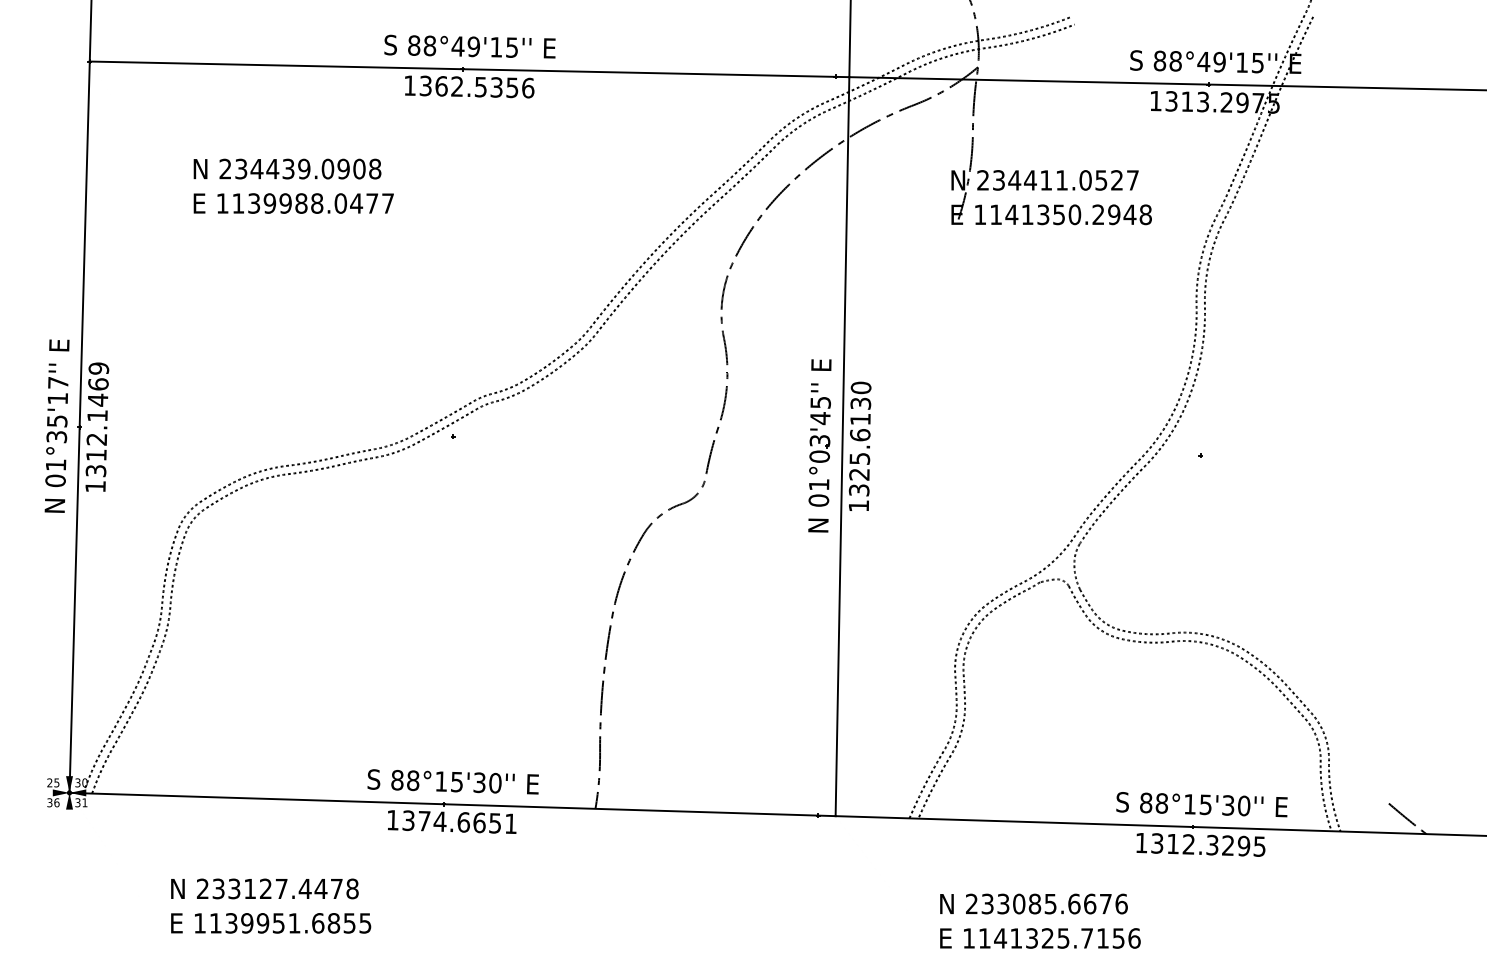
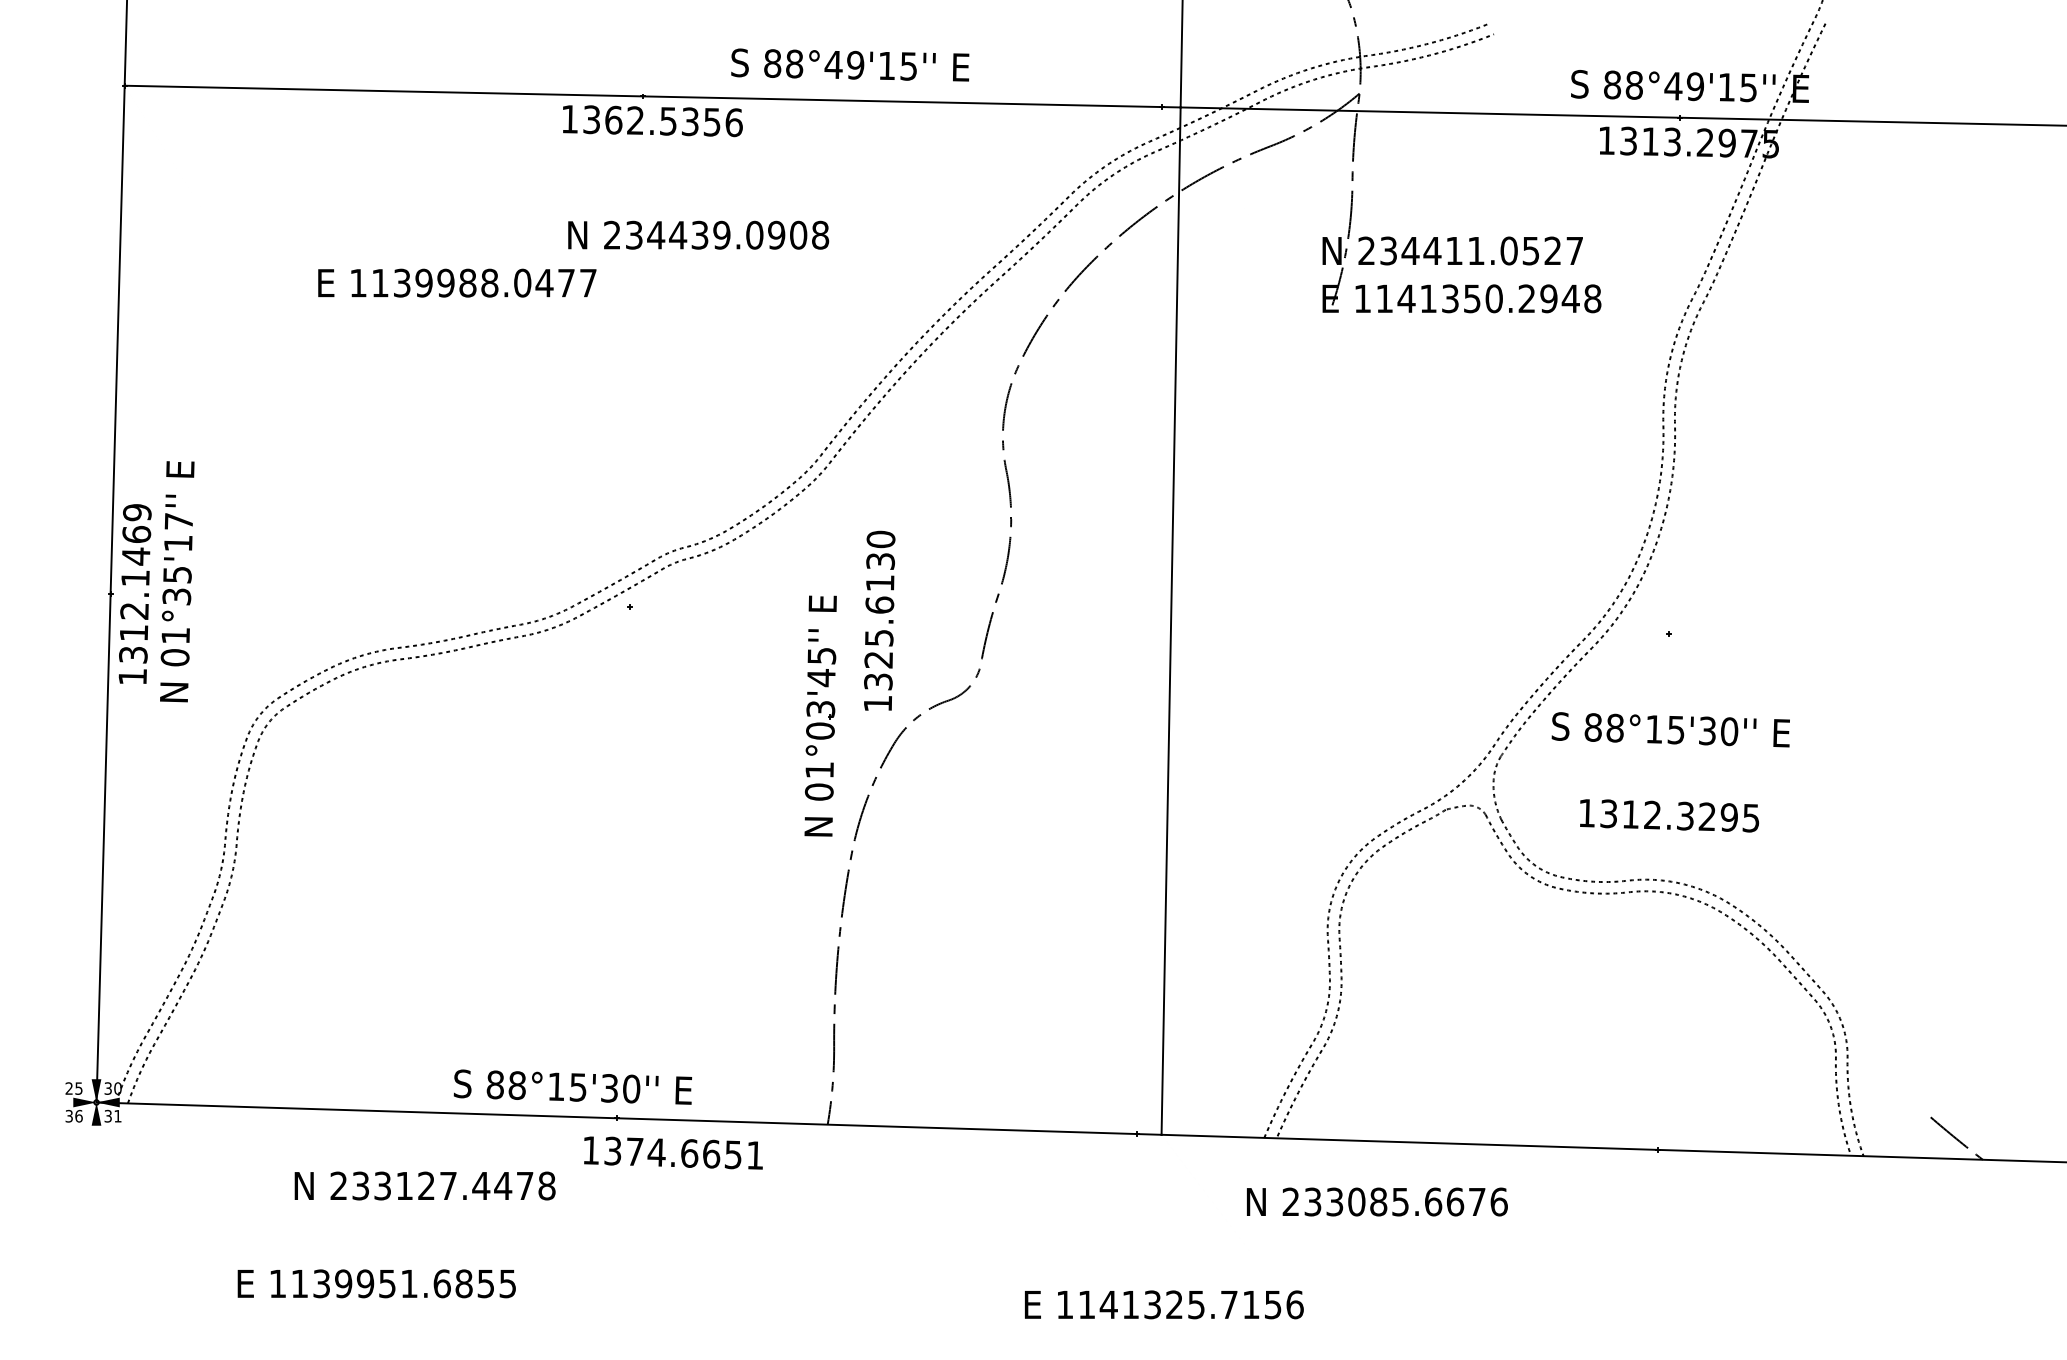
text: (470, 46) -> (850, 64), moved
text: (287, 168) -> (698, 234), moved
text: (293, 203) -> (457, 282), moved
text: (57, 426) -> (177, 581), moved
part: (819, 445) -> (820, 715), moved
text: (860, 446) -> (879, 620), moved
text: (452, 781) -> (572, 1086), moved
text: (1201, 804) -> (1670, 729), moved
text: (452, 821) -> (673, 1152), moved
text: (1200, 844) -> (1669, 815), moved
text: (264, 888) -> (424, 1185), moved
text: (1034, 903) -> (1377, 1201), moved
text: (1040, 938) -> (1164, 1304), moved

